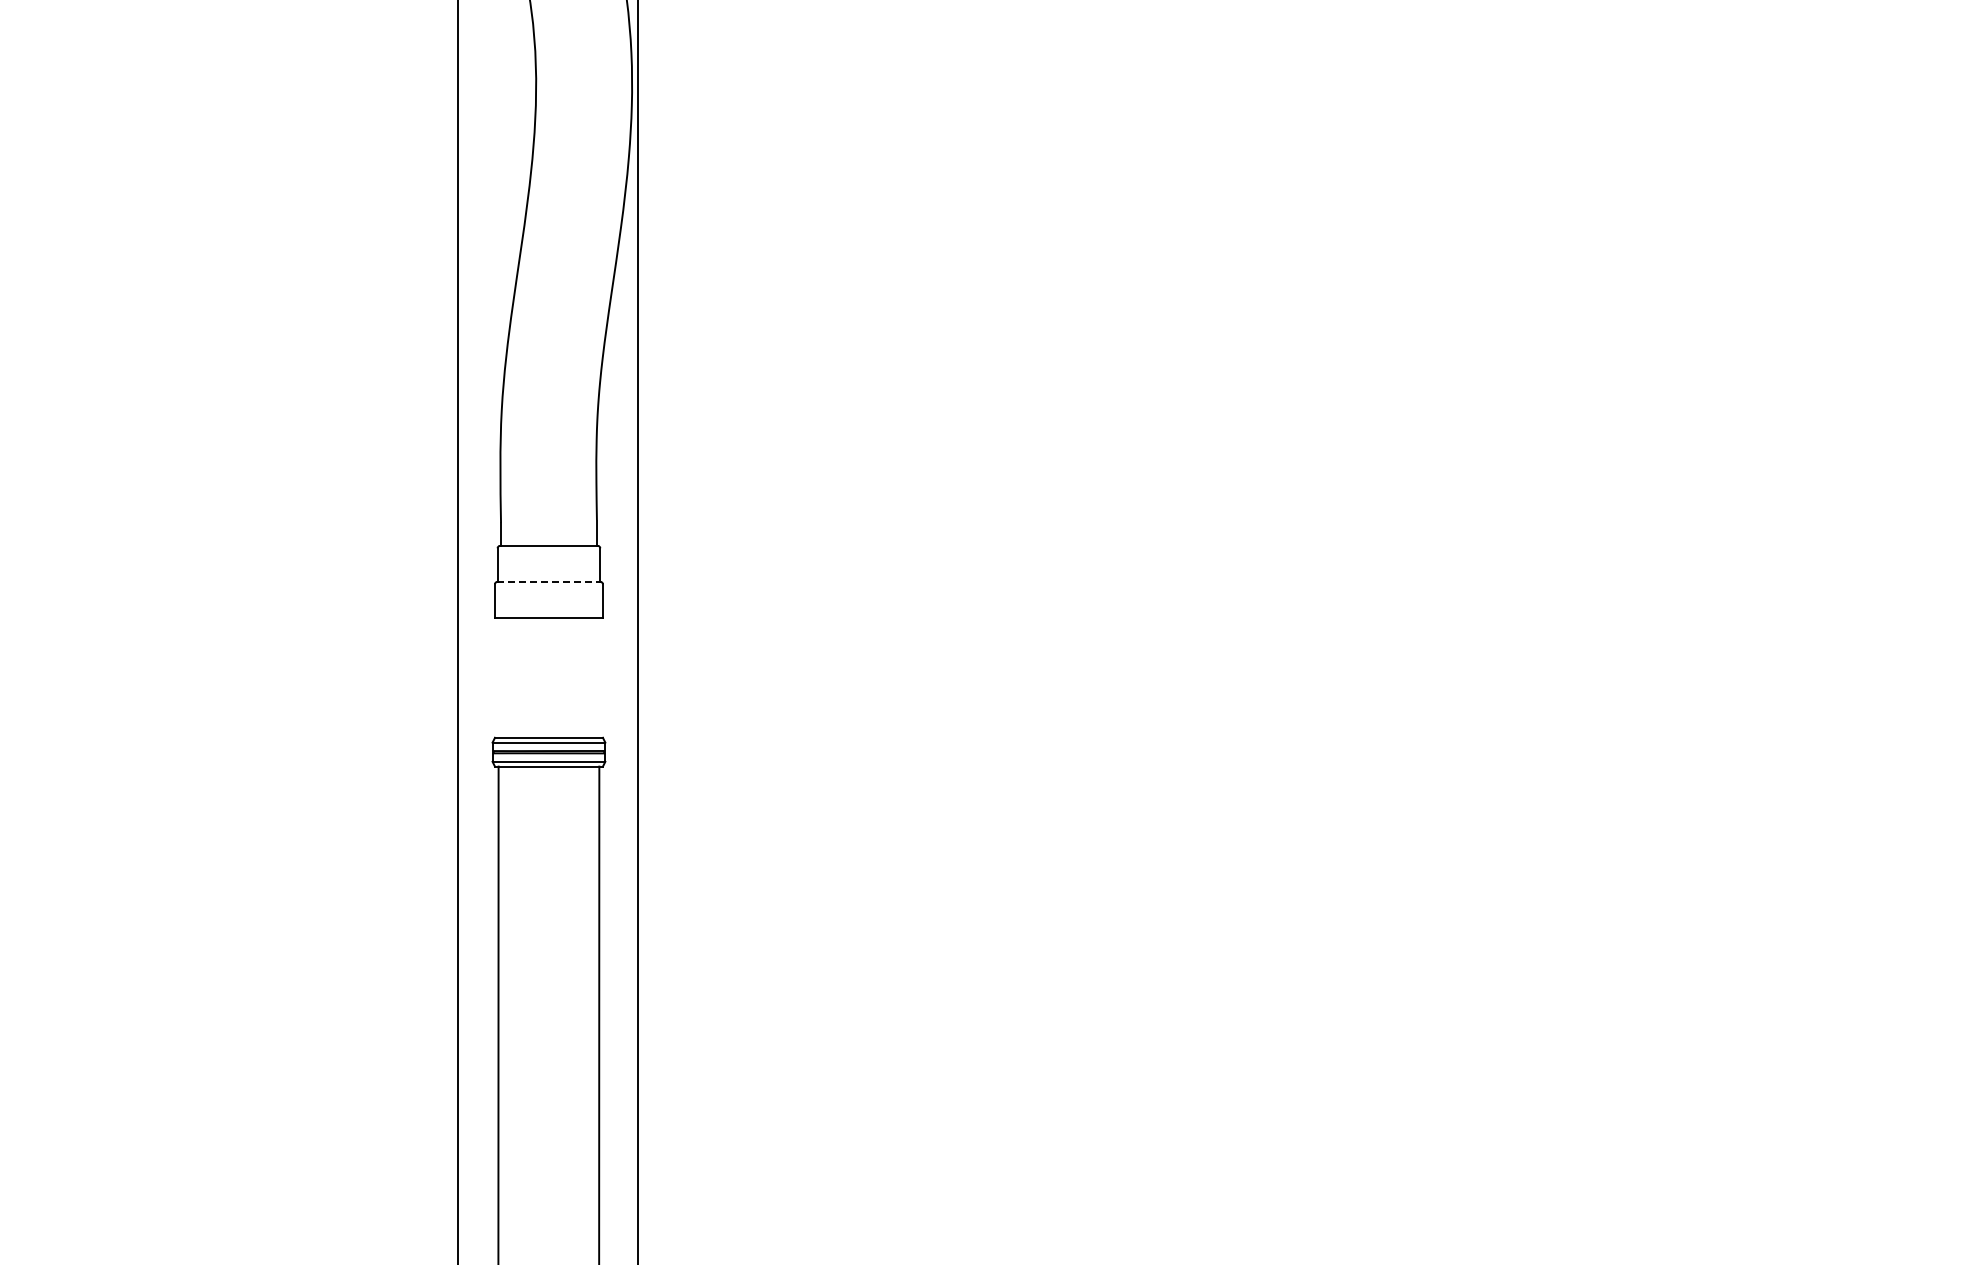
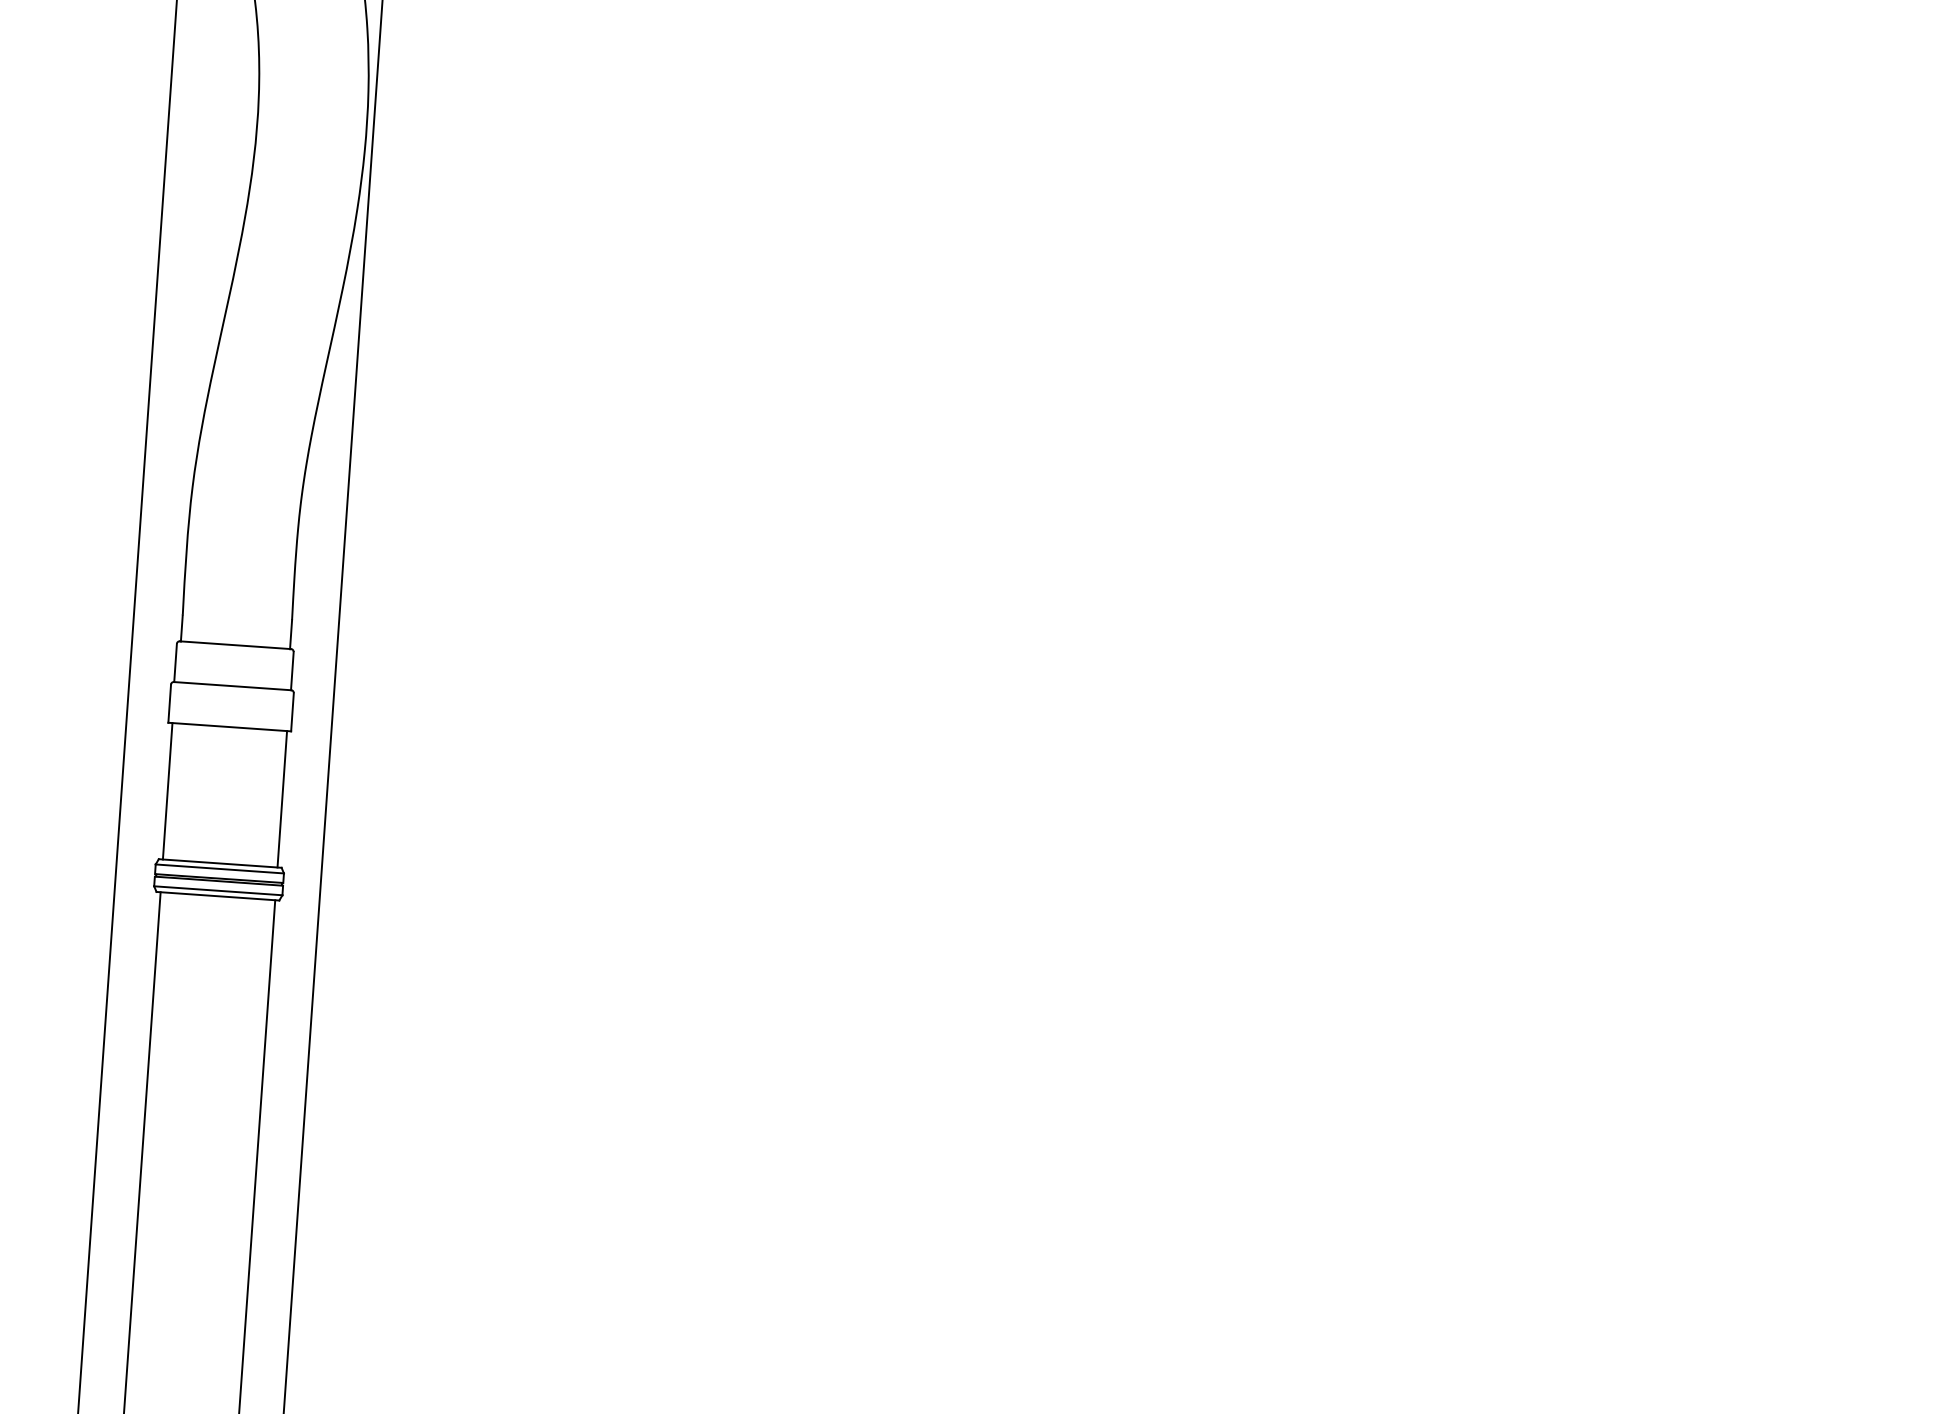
line: (548, 581) -> (232, 685), dashed -> solid
line: (498, 677) -> (167, 790), added
line: (599, 677) -> (282, 798), added

